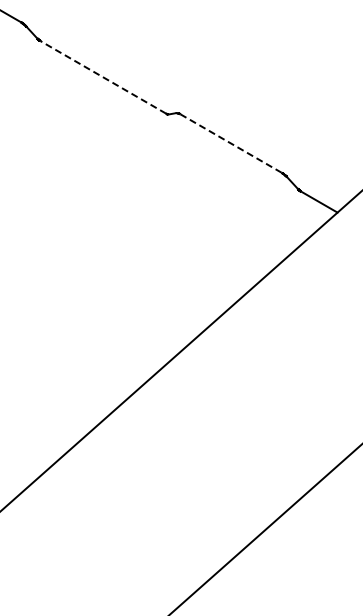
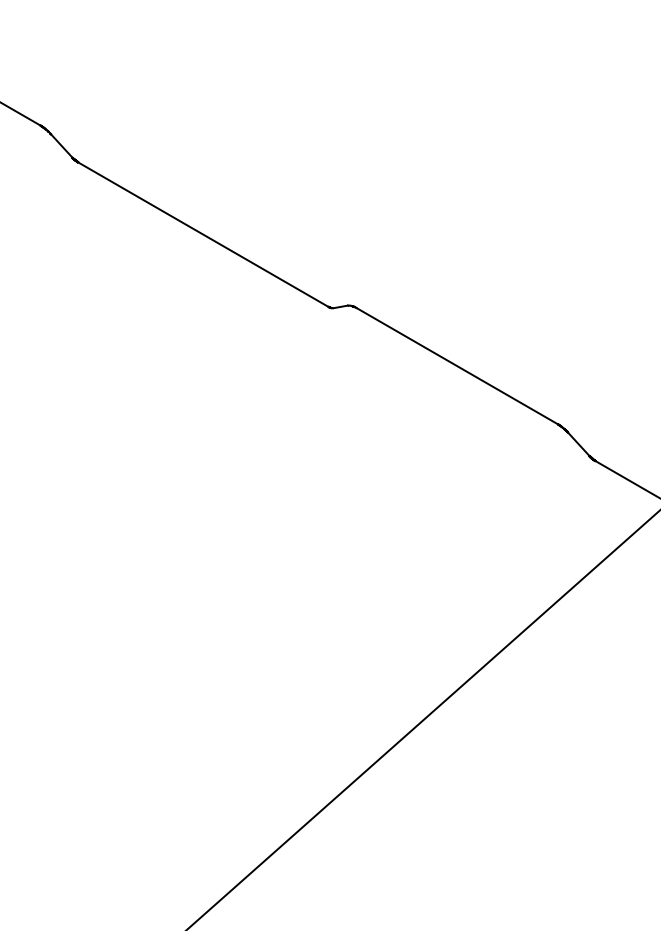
line: (103, 77) -> (203, 234), dashed -> solid
line: (230, 143) -> (455, 365), dashed -> solid

